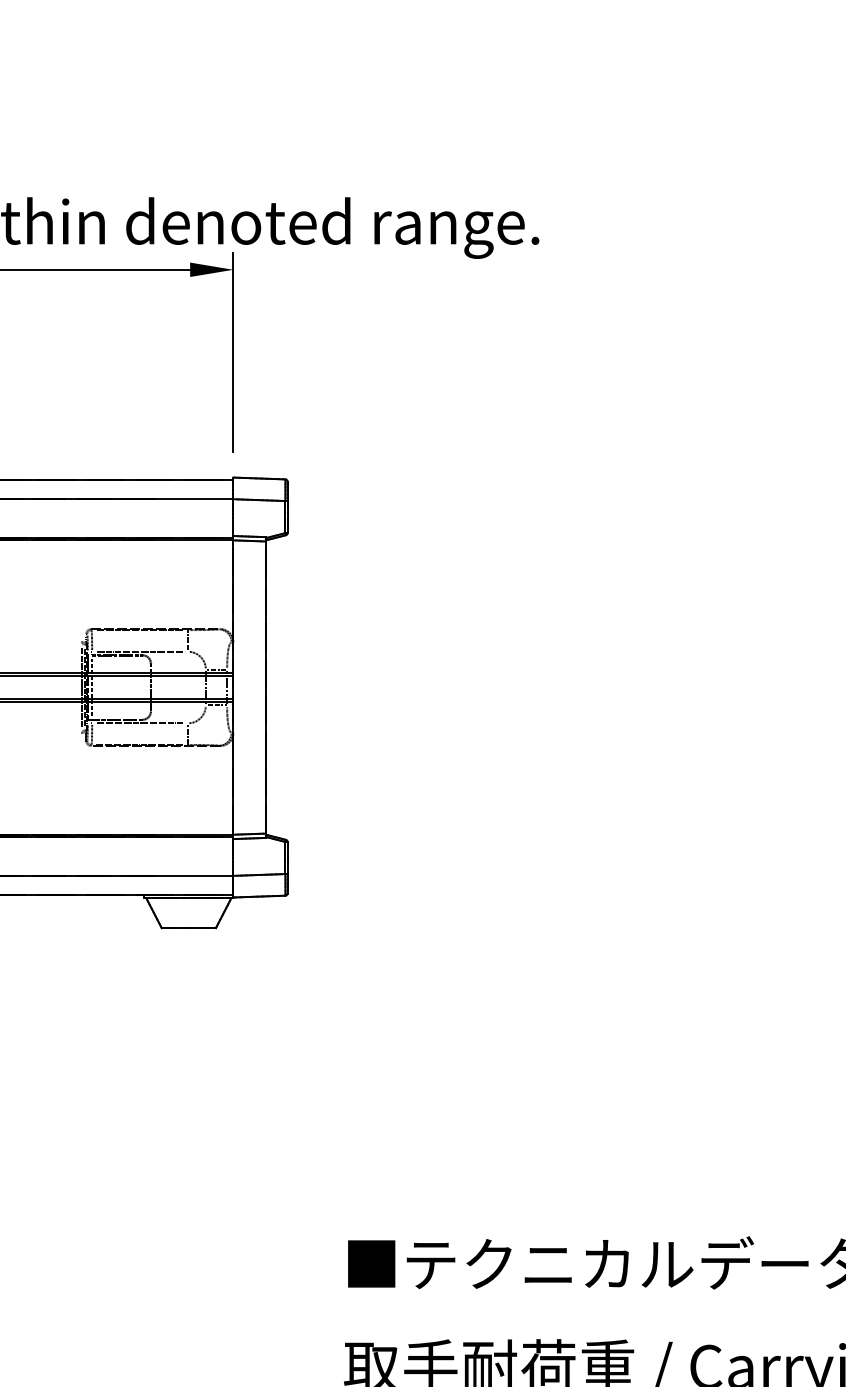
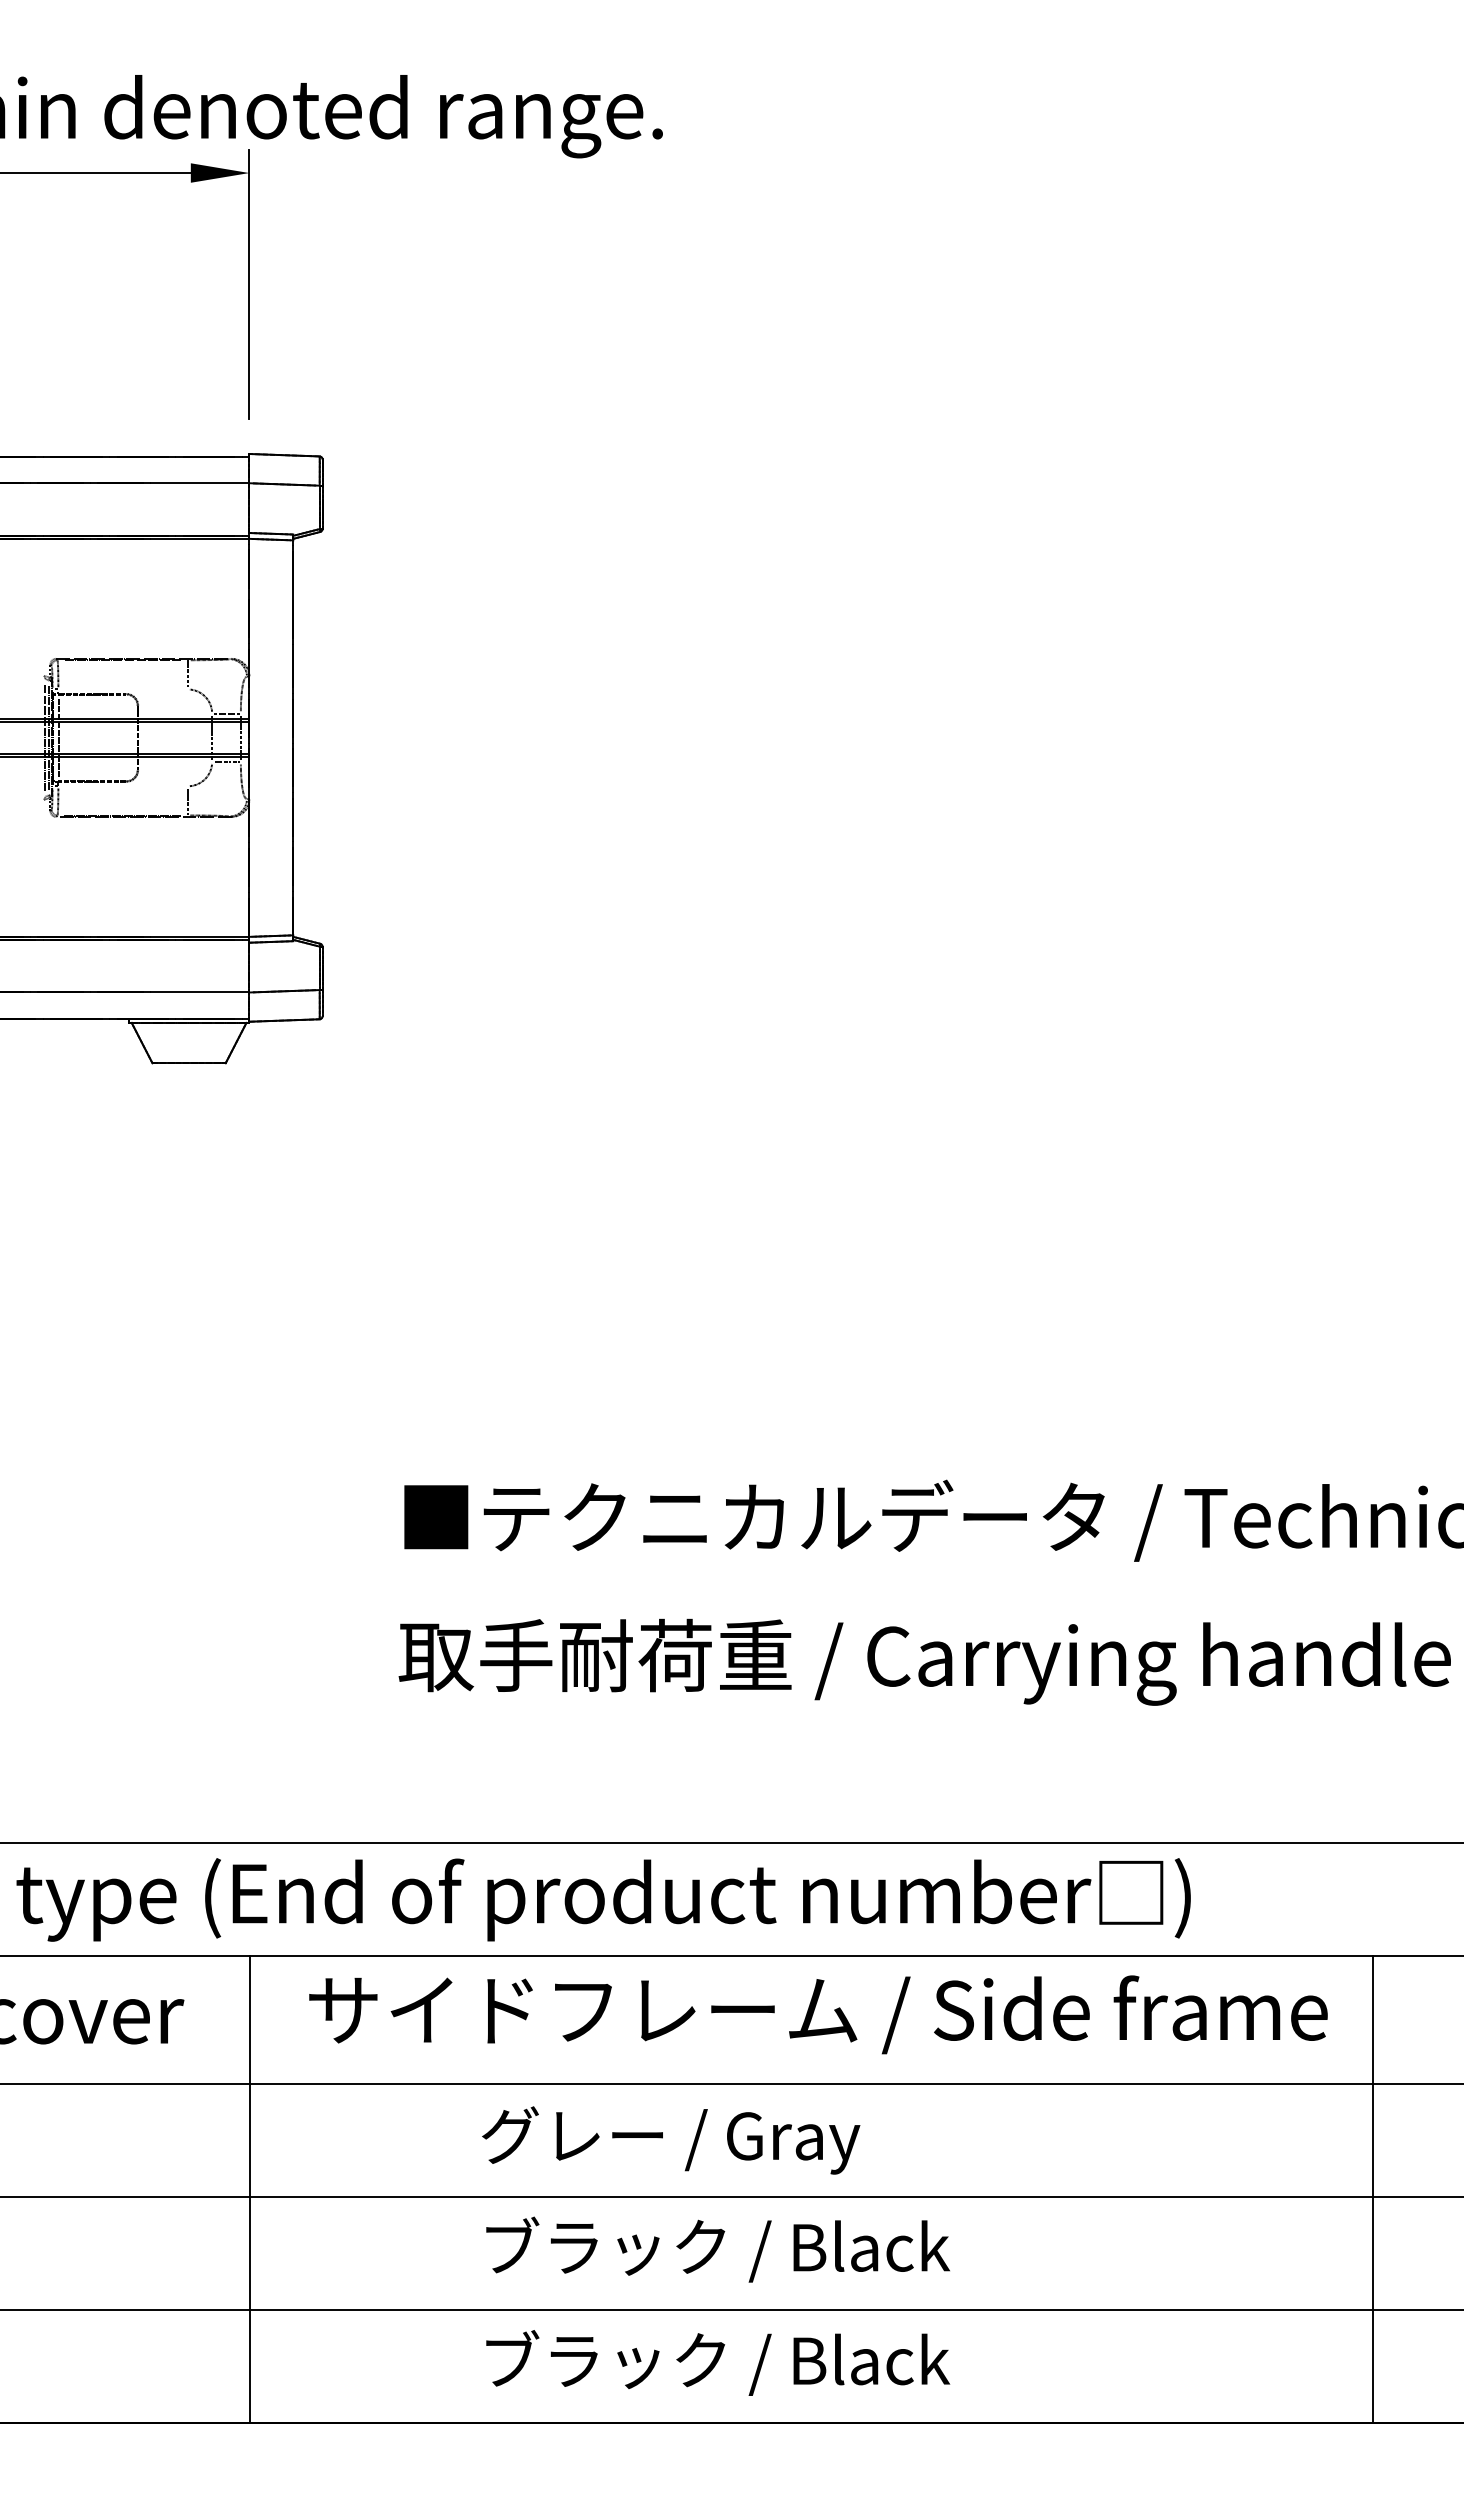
line: (139, 651) -> (122, 689), removed
line: (139, 723) -> (122, 786), removed

